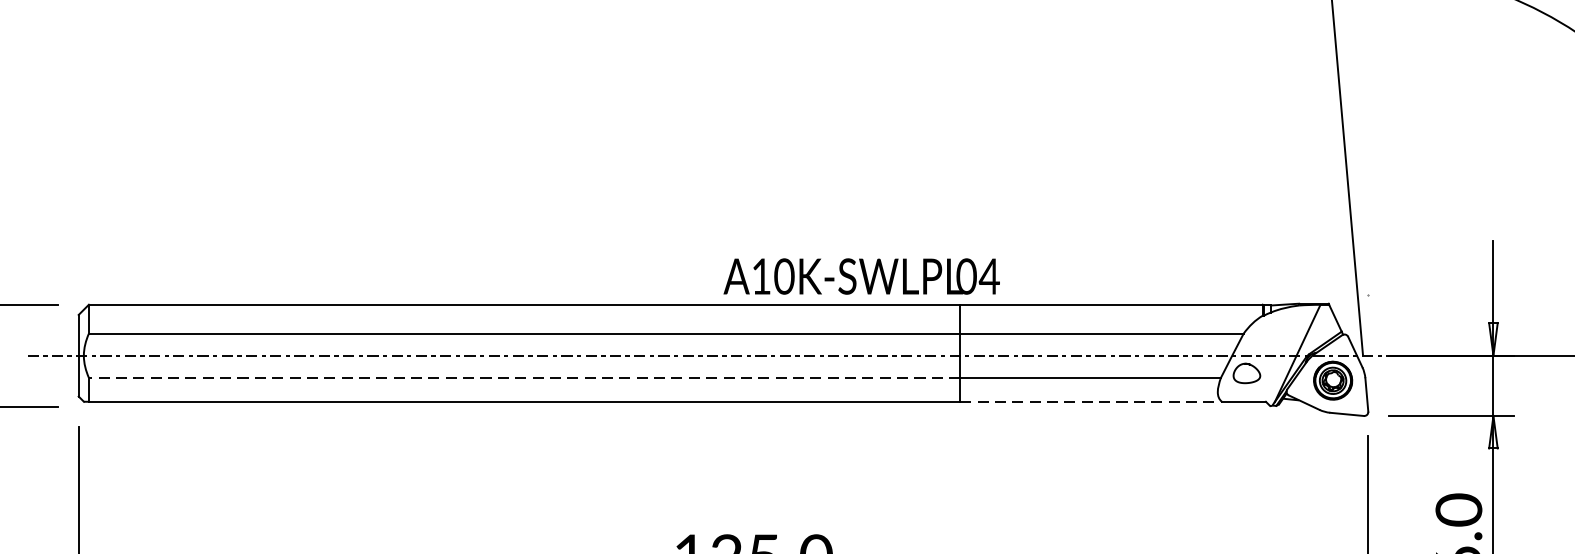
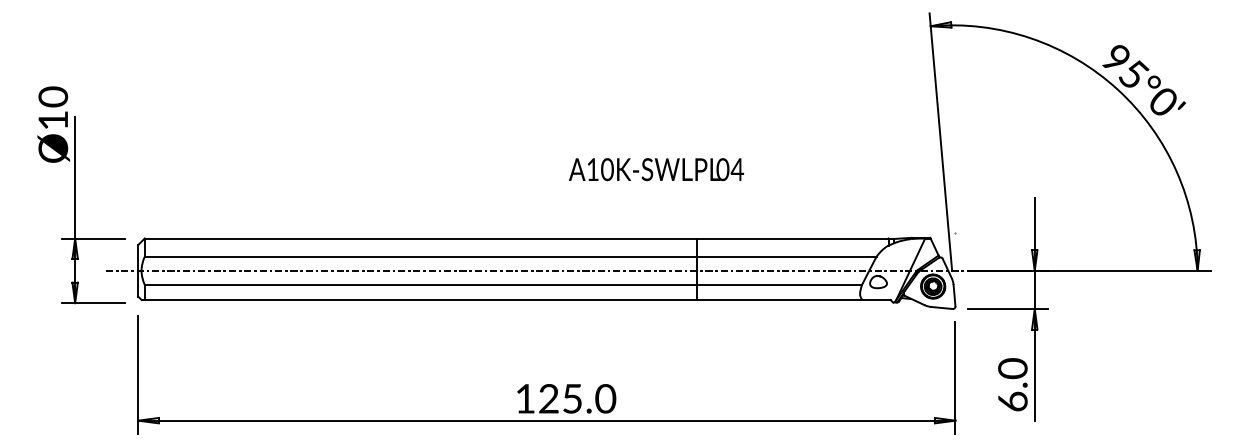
text: (861, 276) -> (656, 169), moved
line: (524, 377) -> (420, 284), dashed -> solid
line: (1090, 400) -> (779, 299), dashed -> solid

